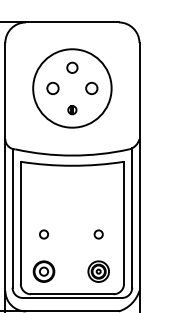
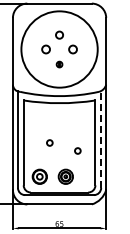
circle: (72, 88) -> (59, 49), size x1.4
line: (132, 216) -> (101, 138), solid -> dashed
circle: (43, 233) -> (49, 142), moved
part: (98, 271) -> (65, 176), moved

